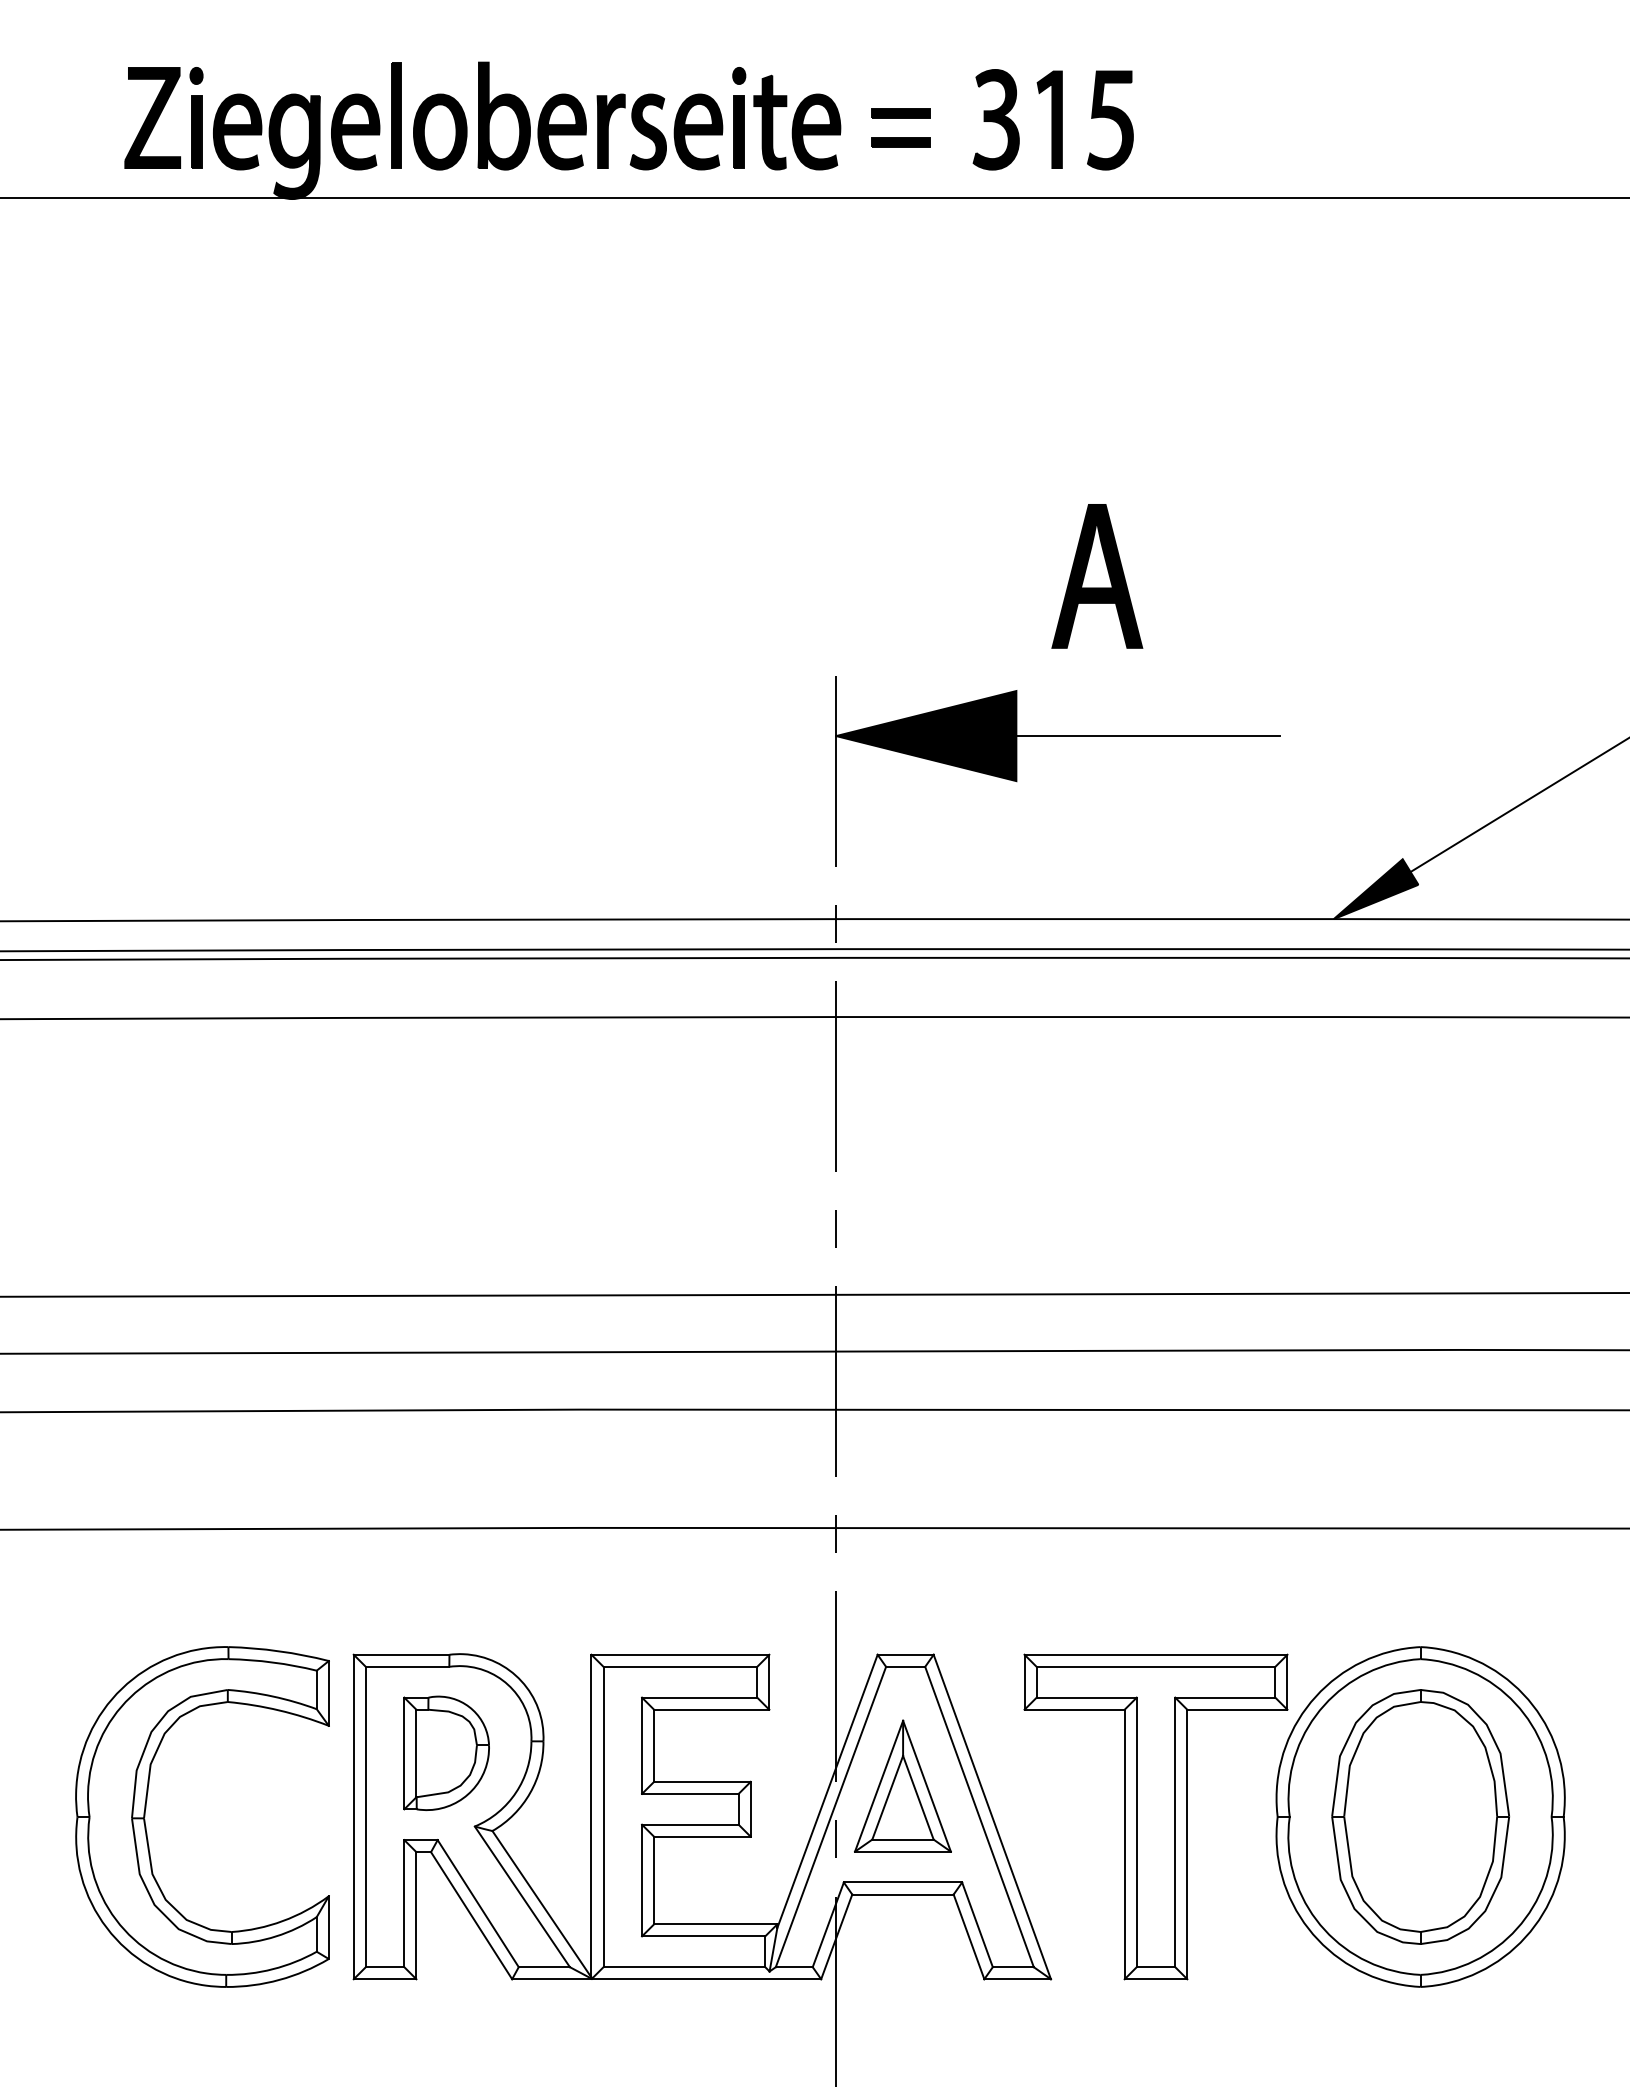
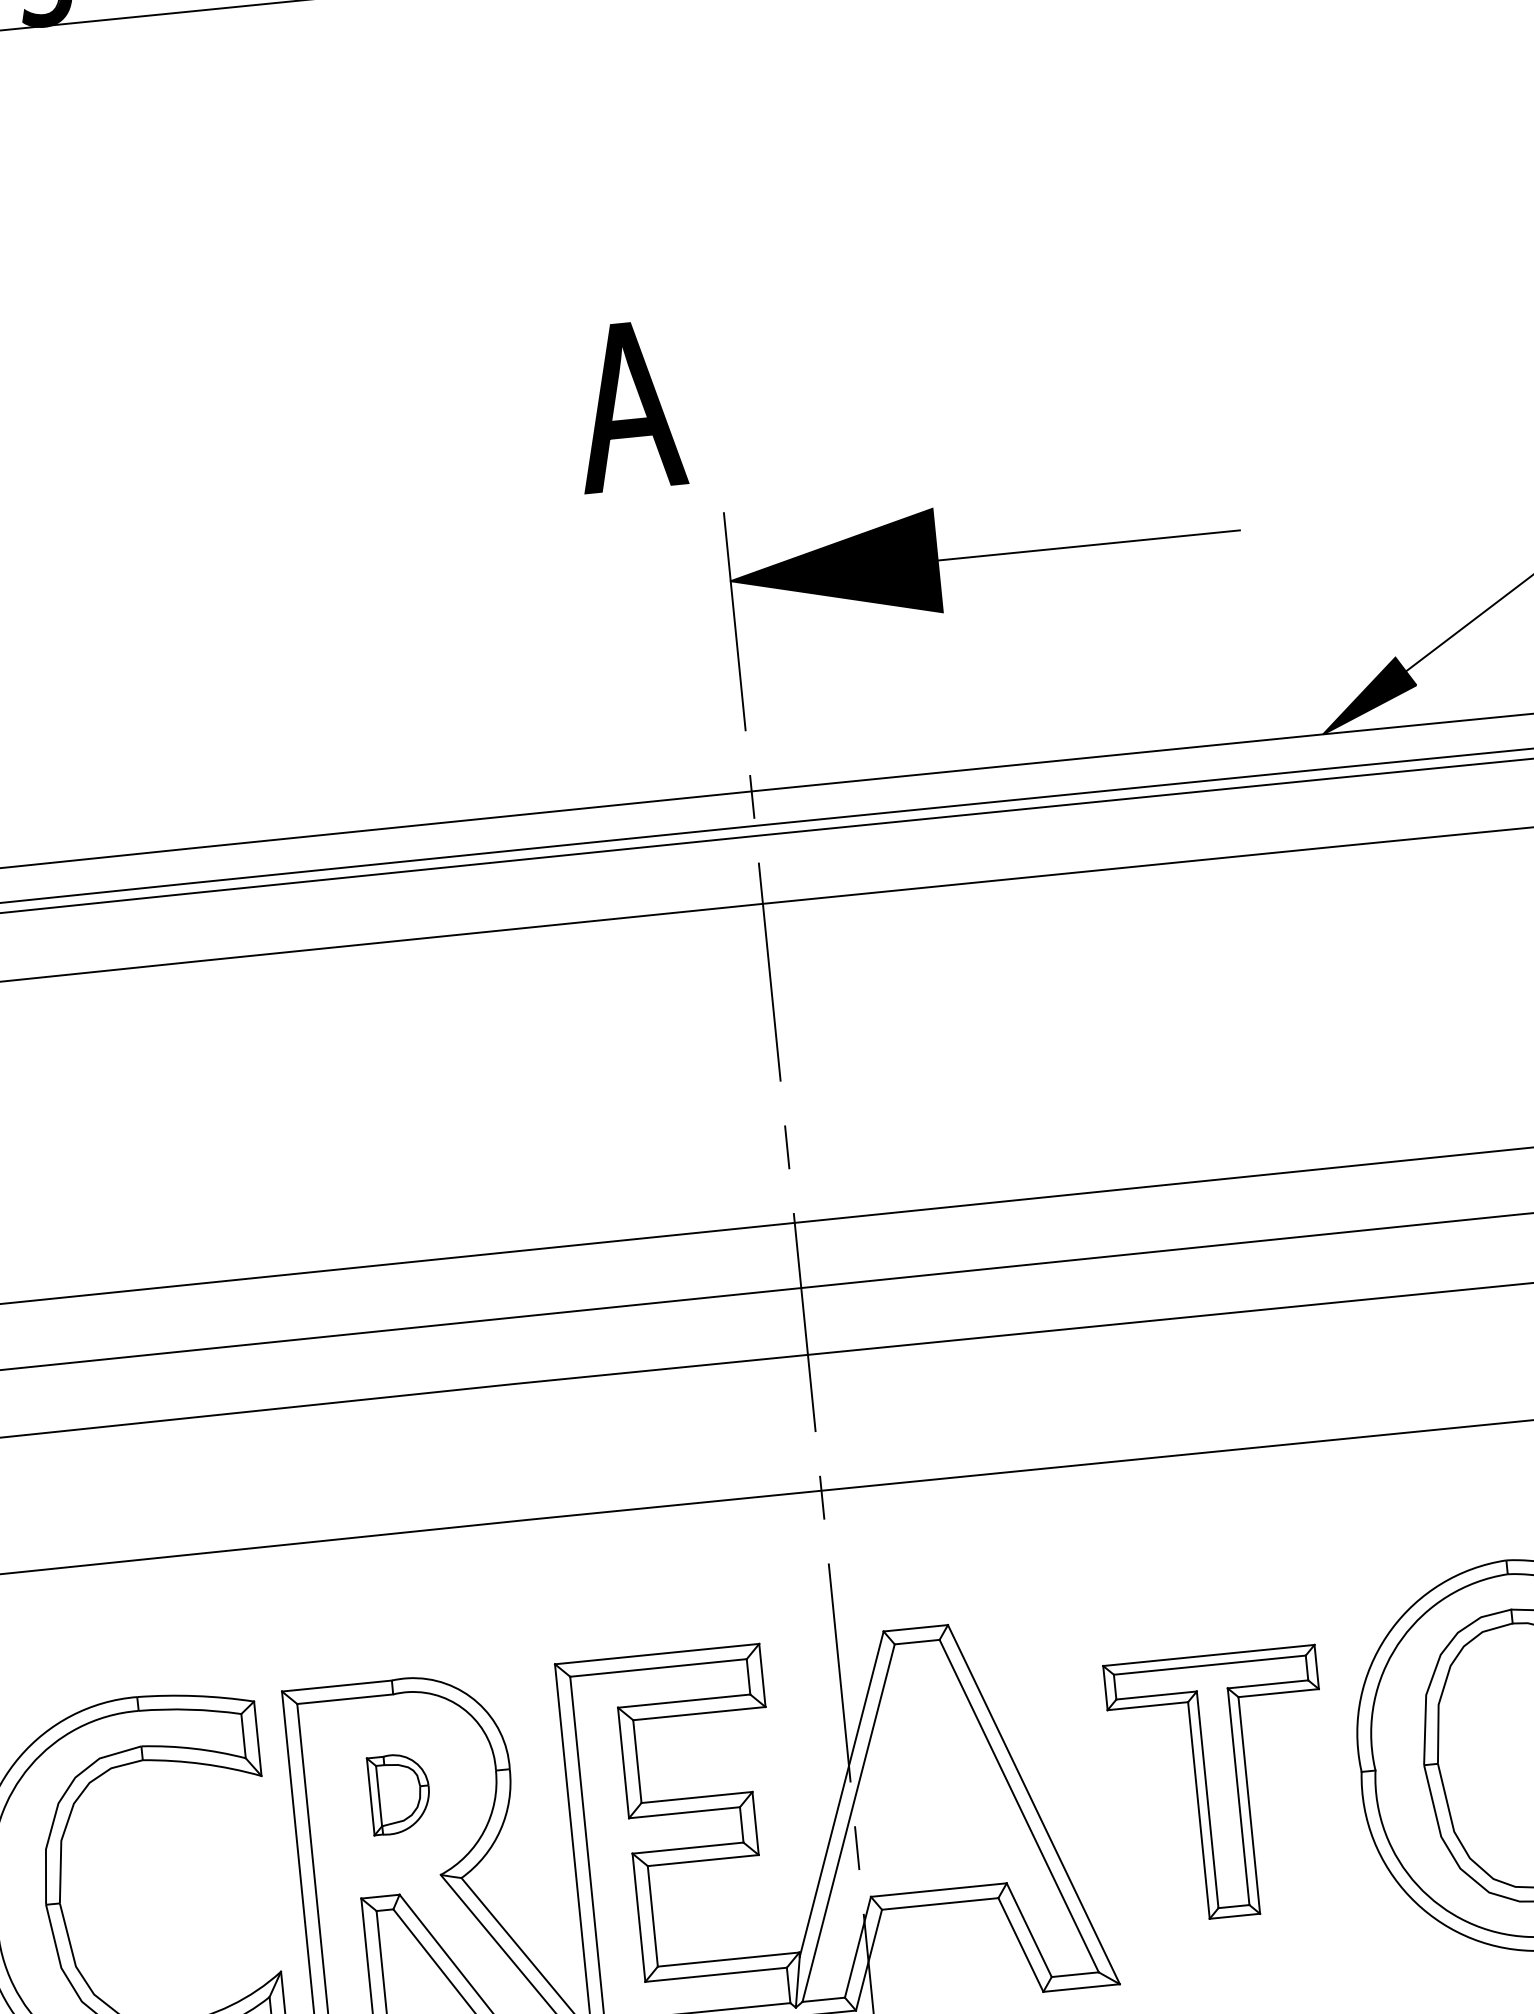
part: (1097, 576) -> (628, 406), moved
part: (446, 1752) -> (399, 1793), size x0.6
part: (902, 1785) -> (927, 1778), removed
part: (1155, 1816) -> (1221, 1785), size x0.7

